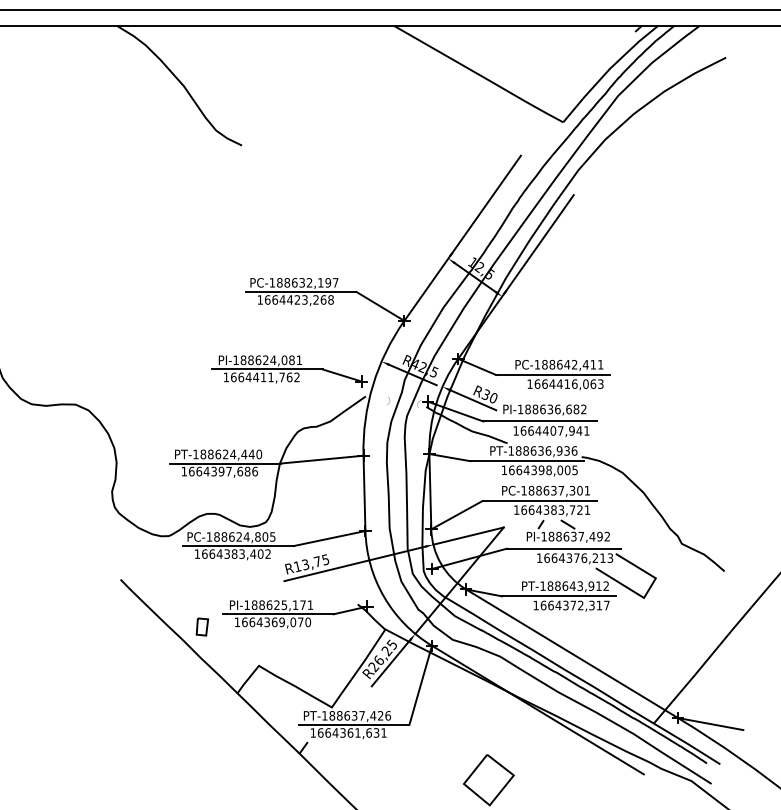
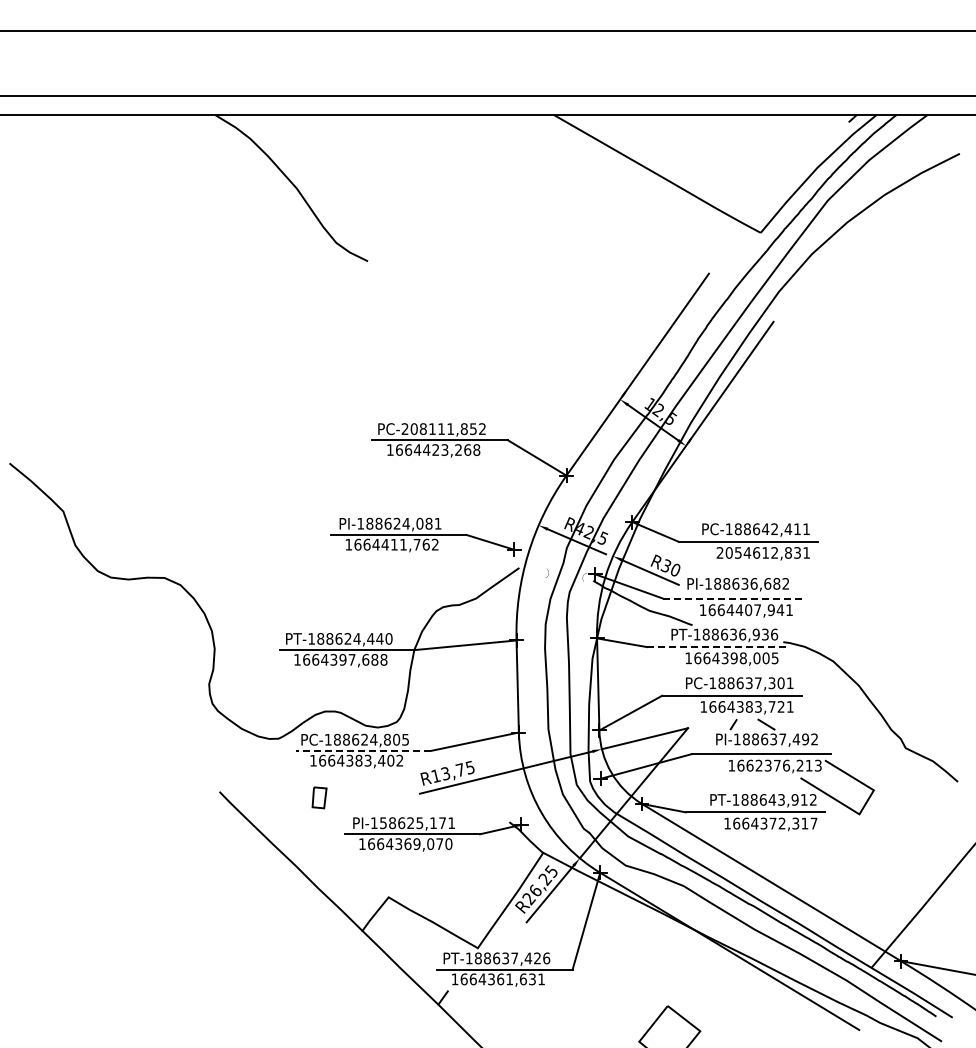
text: (303, 283) -> (443, 429), PC-188632,197 -> PC-208111,852
text: (564, 383) -> (762, 552), 1664416,063 -> 2054612,831
line: (540, 421) -> (732, 598), solid -> dashed
line: (527, 461) -> (716, 647), solid -> dashed
text: (254, 471) -> (383, 659), 1664397,686 -> 1664397,688
line: (238, 545) -> (363, 750), solid -> dashed
text: (561, 558) -> (758, 765), 1664376,213 -> 1662376,213
text: (254, 605) -> (383, 823), PI-188625,171 -> PI-158625,171
part: (202, 626) -> (319, 797), moved

